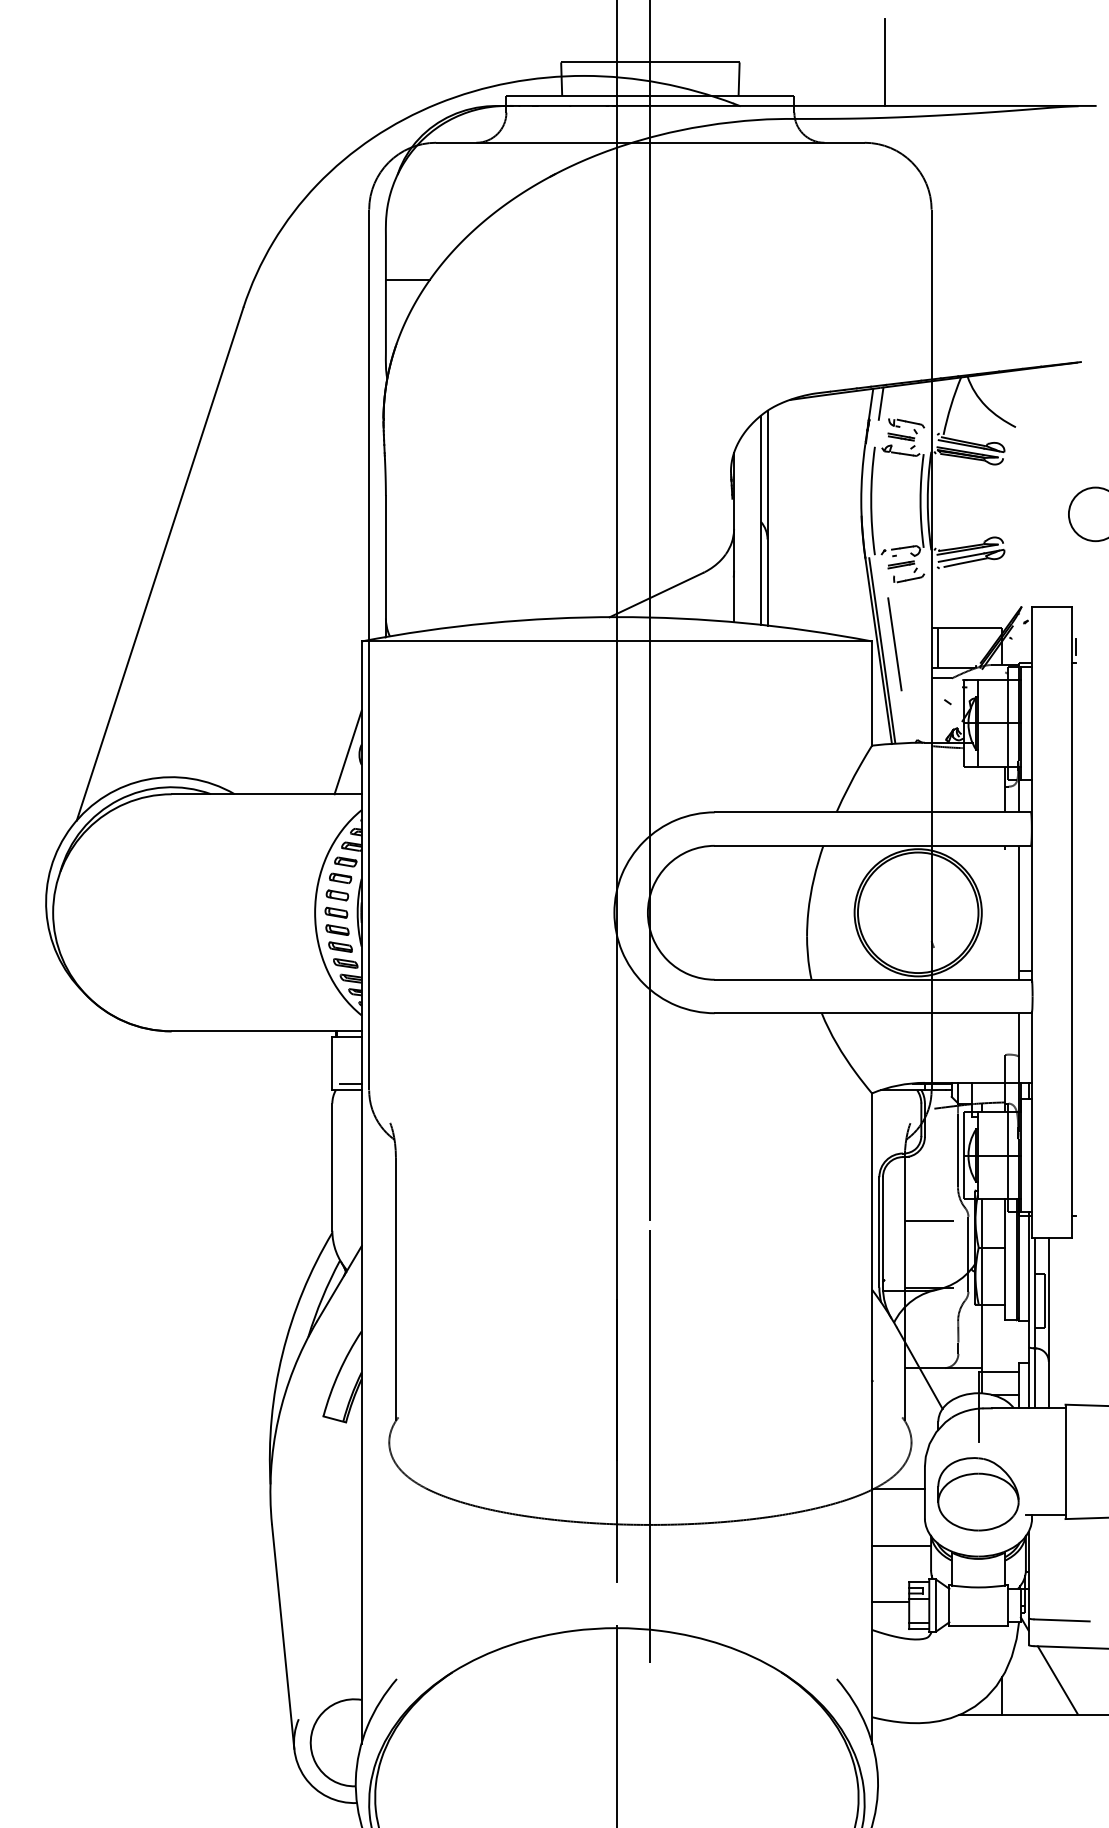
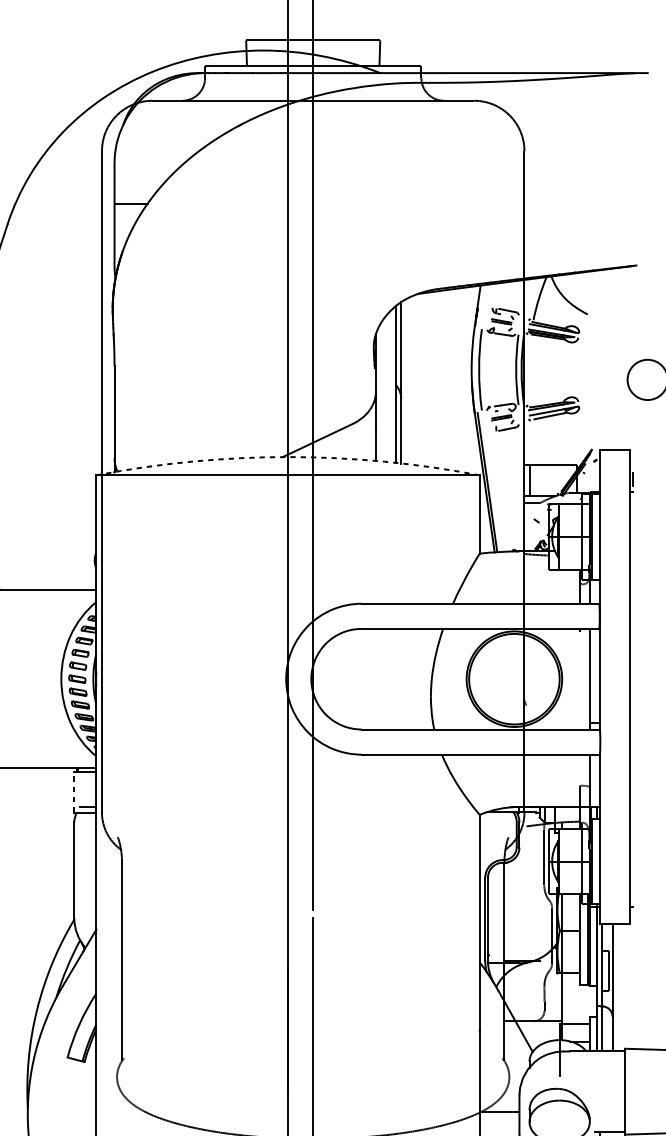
line: (884, 61) -> (489, 39), removed
line: (880, 403) -> (486, 296), removed
arc: (616, 617) -> (287, 457), solid -> dashed
line: (894, 644) -> (496, 477), removed
line: (347, 752) -> (85, 558), removed
line: (332, 1063) -> (74, 792), solid -> dashed
line: (928, 1220) -> (522, 910), removed

